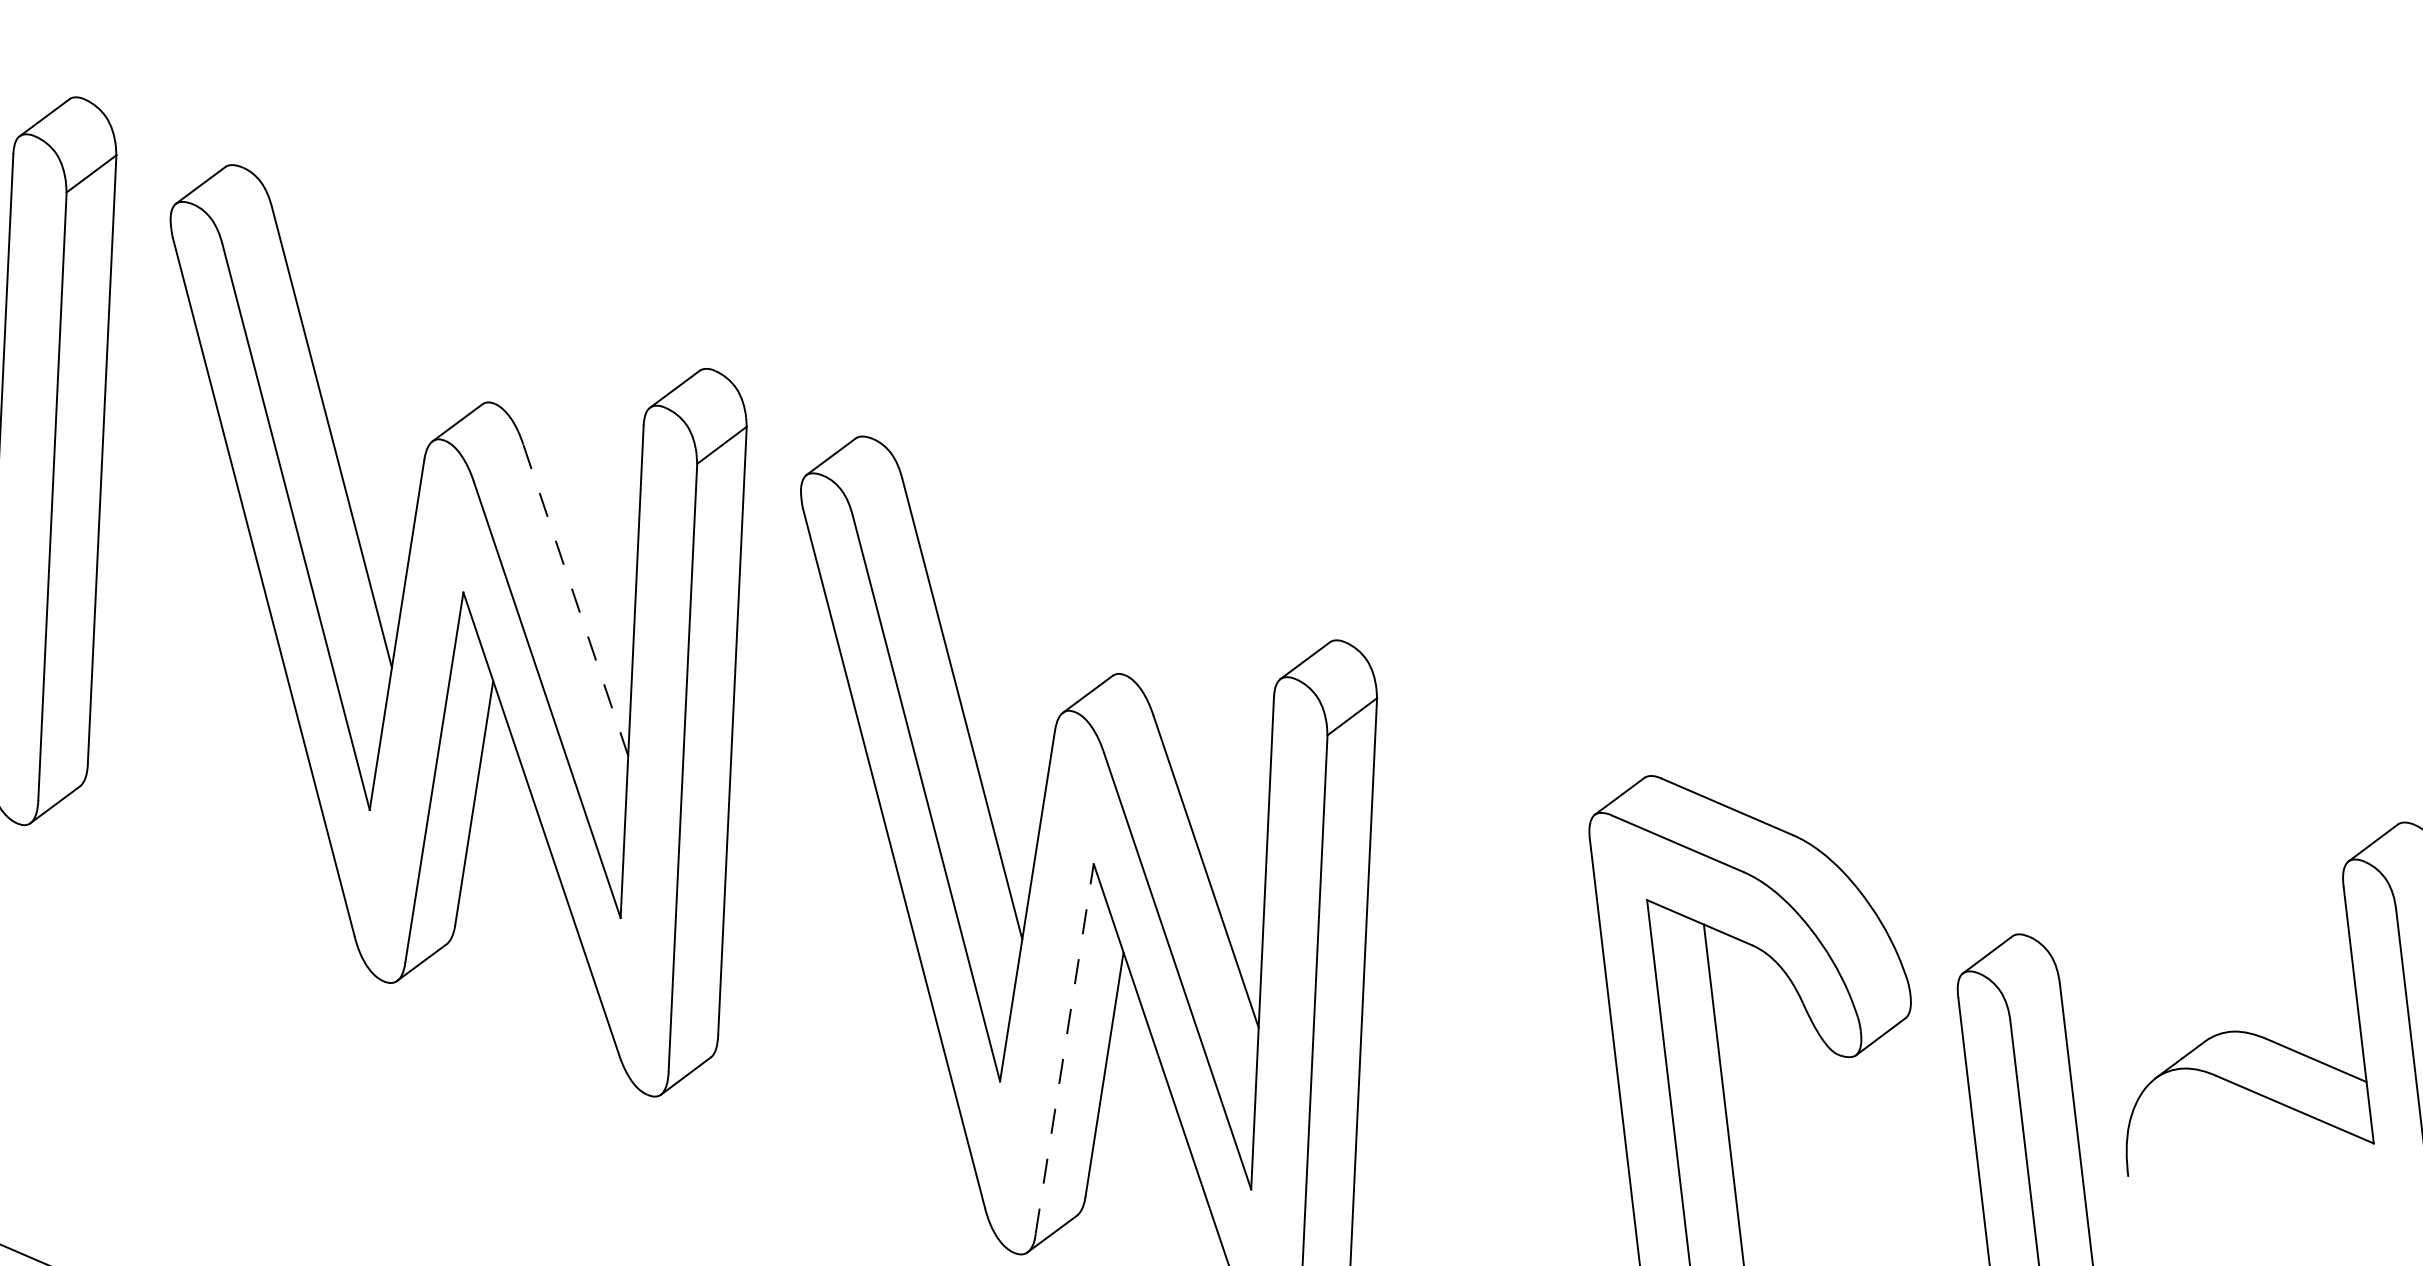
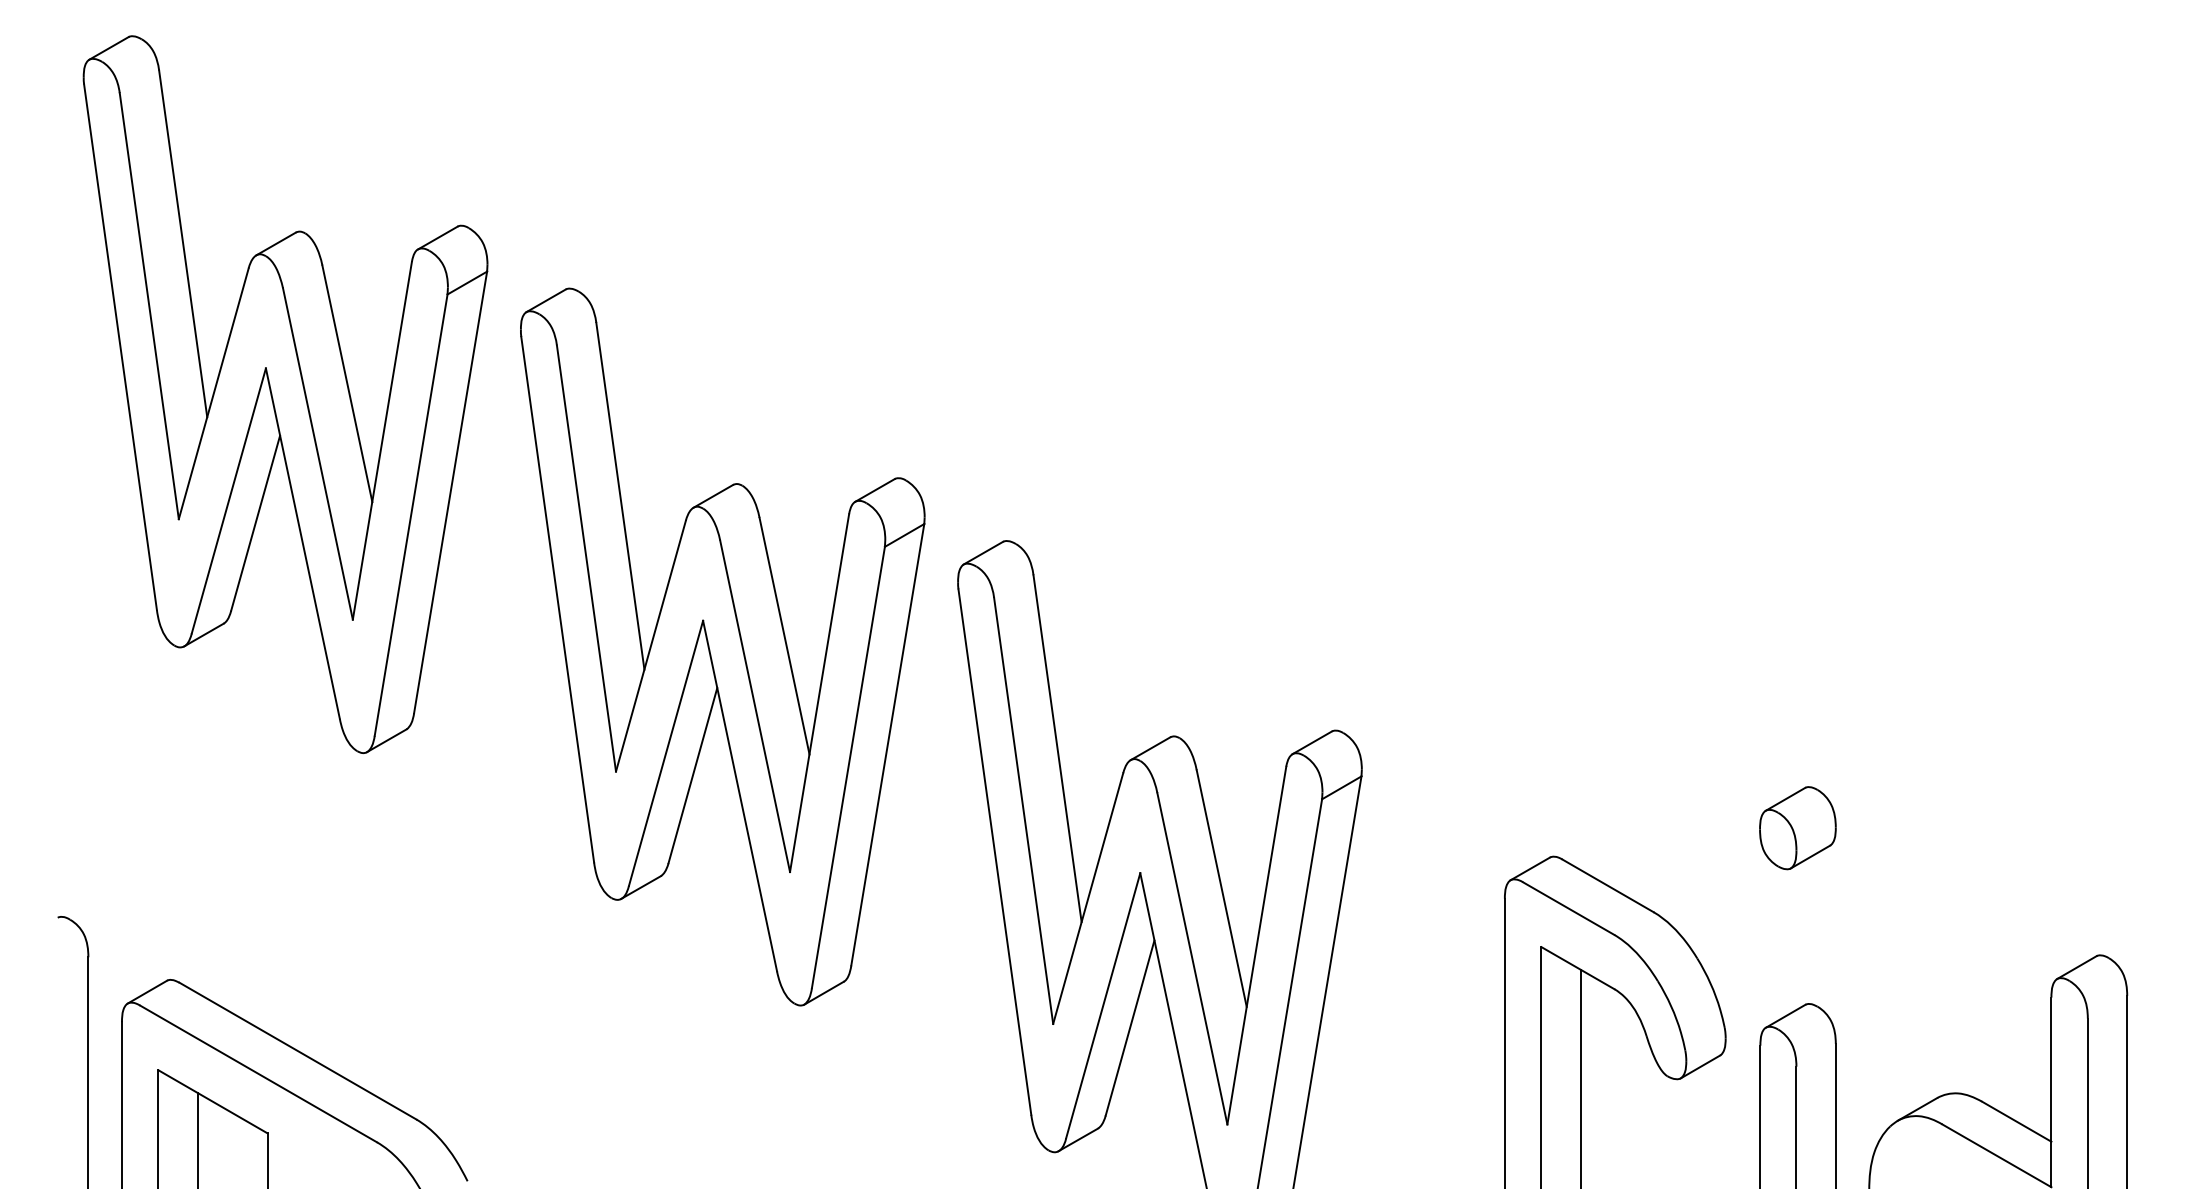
line: (575, 600) -> (784, 636), dashed -> solid
part: (1974, 699) -> (1797, 828), added
line: (1065, 1048) -> (1103, 1005), dashed -> solid

